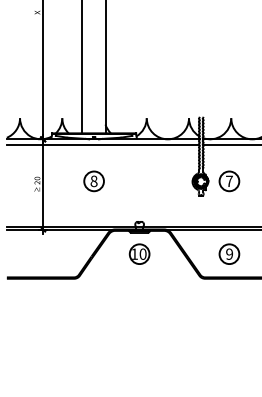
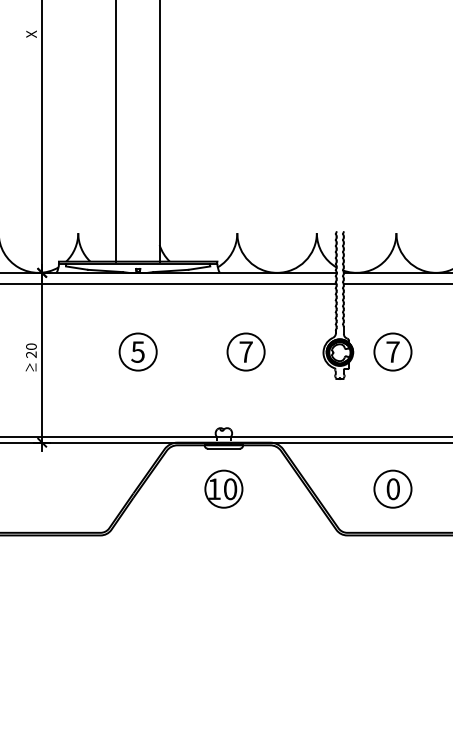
text: (93, 180) -> (137, 350), 8 -> 5
part: (151, 181) -> (246, 352), added
text: (229, 253) -> (393, 487), 9 -> 0

